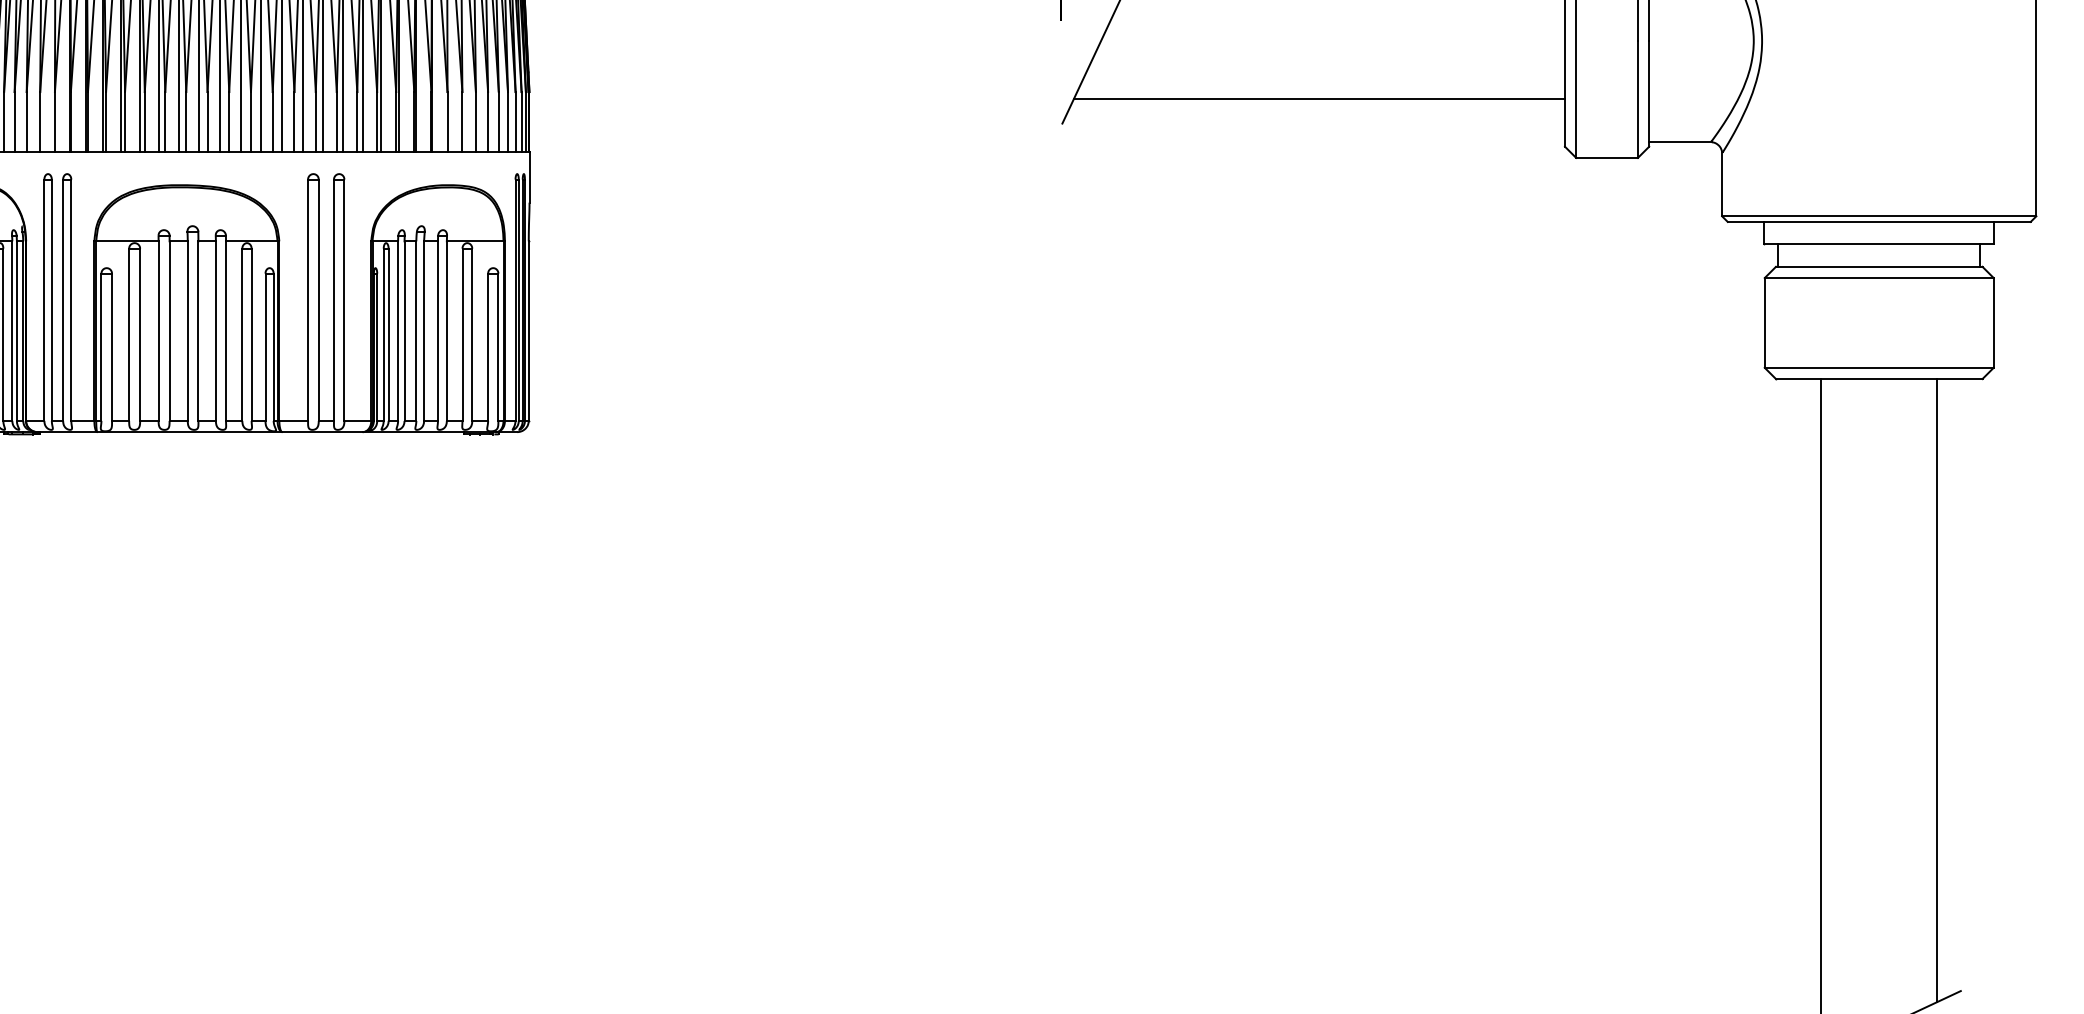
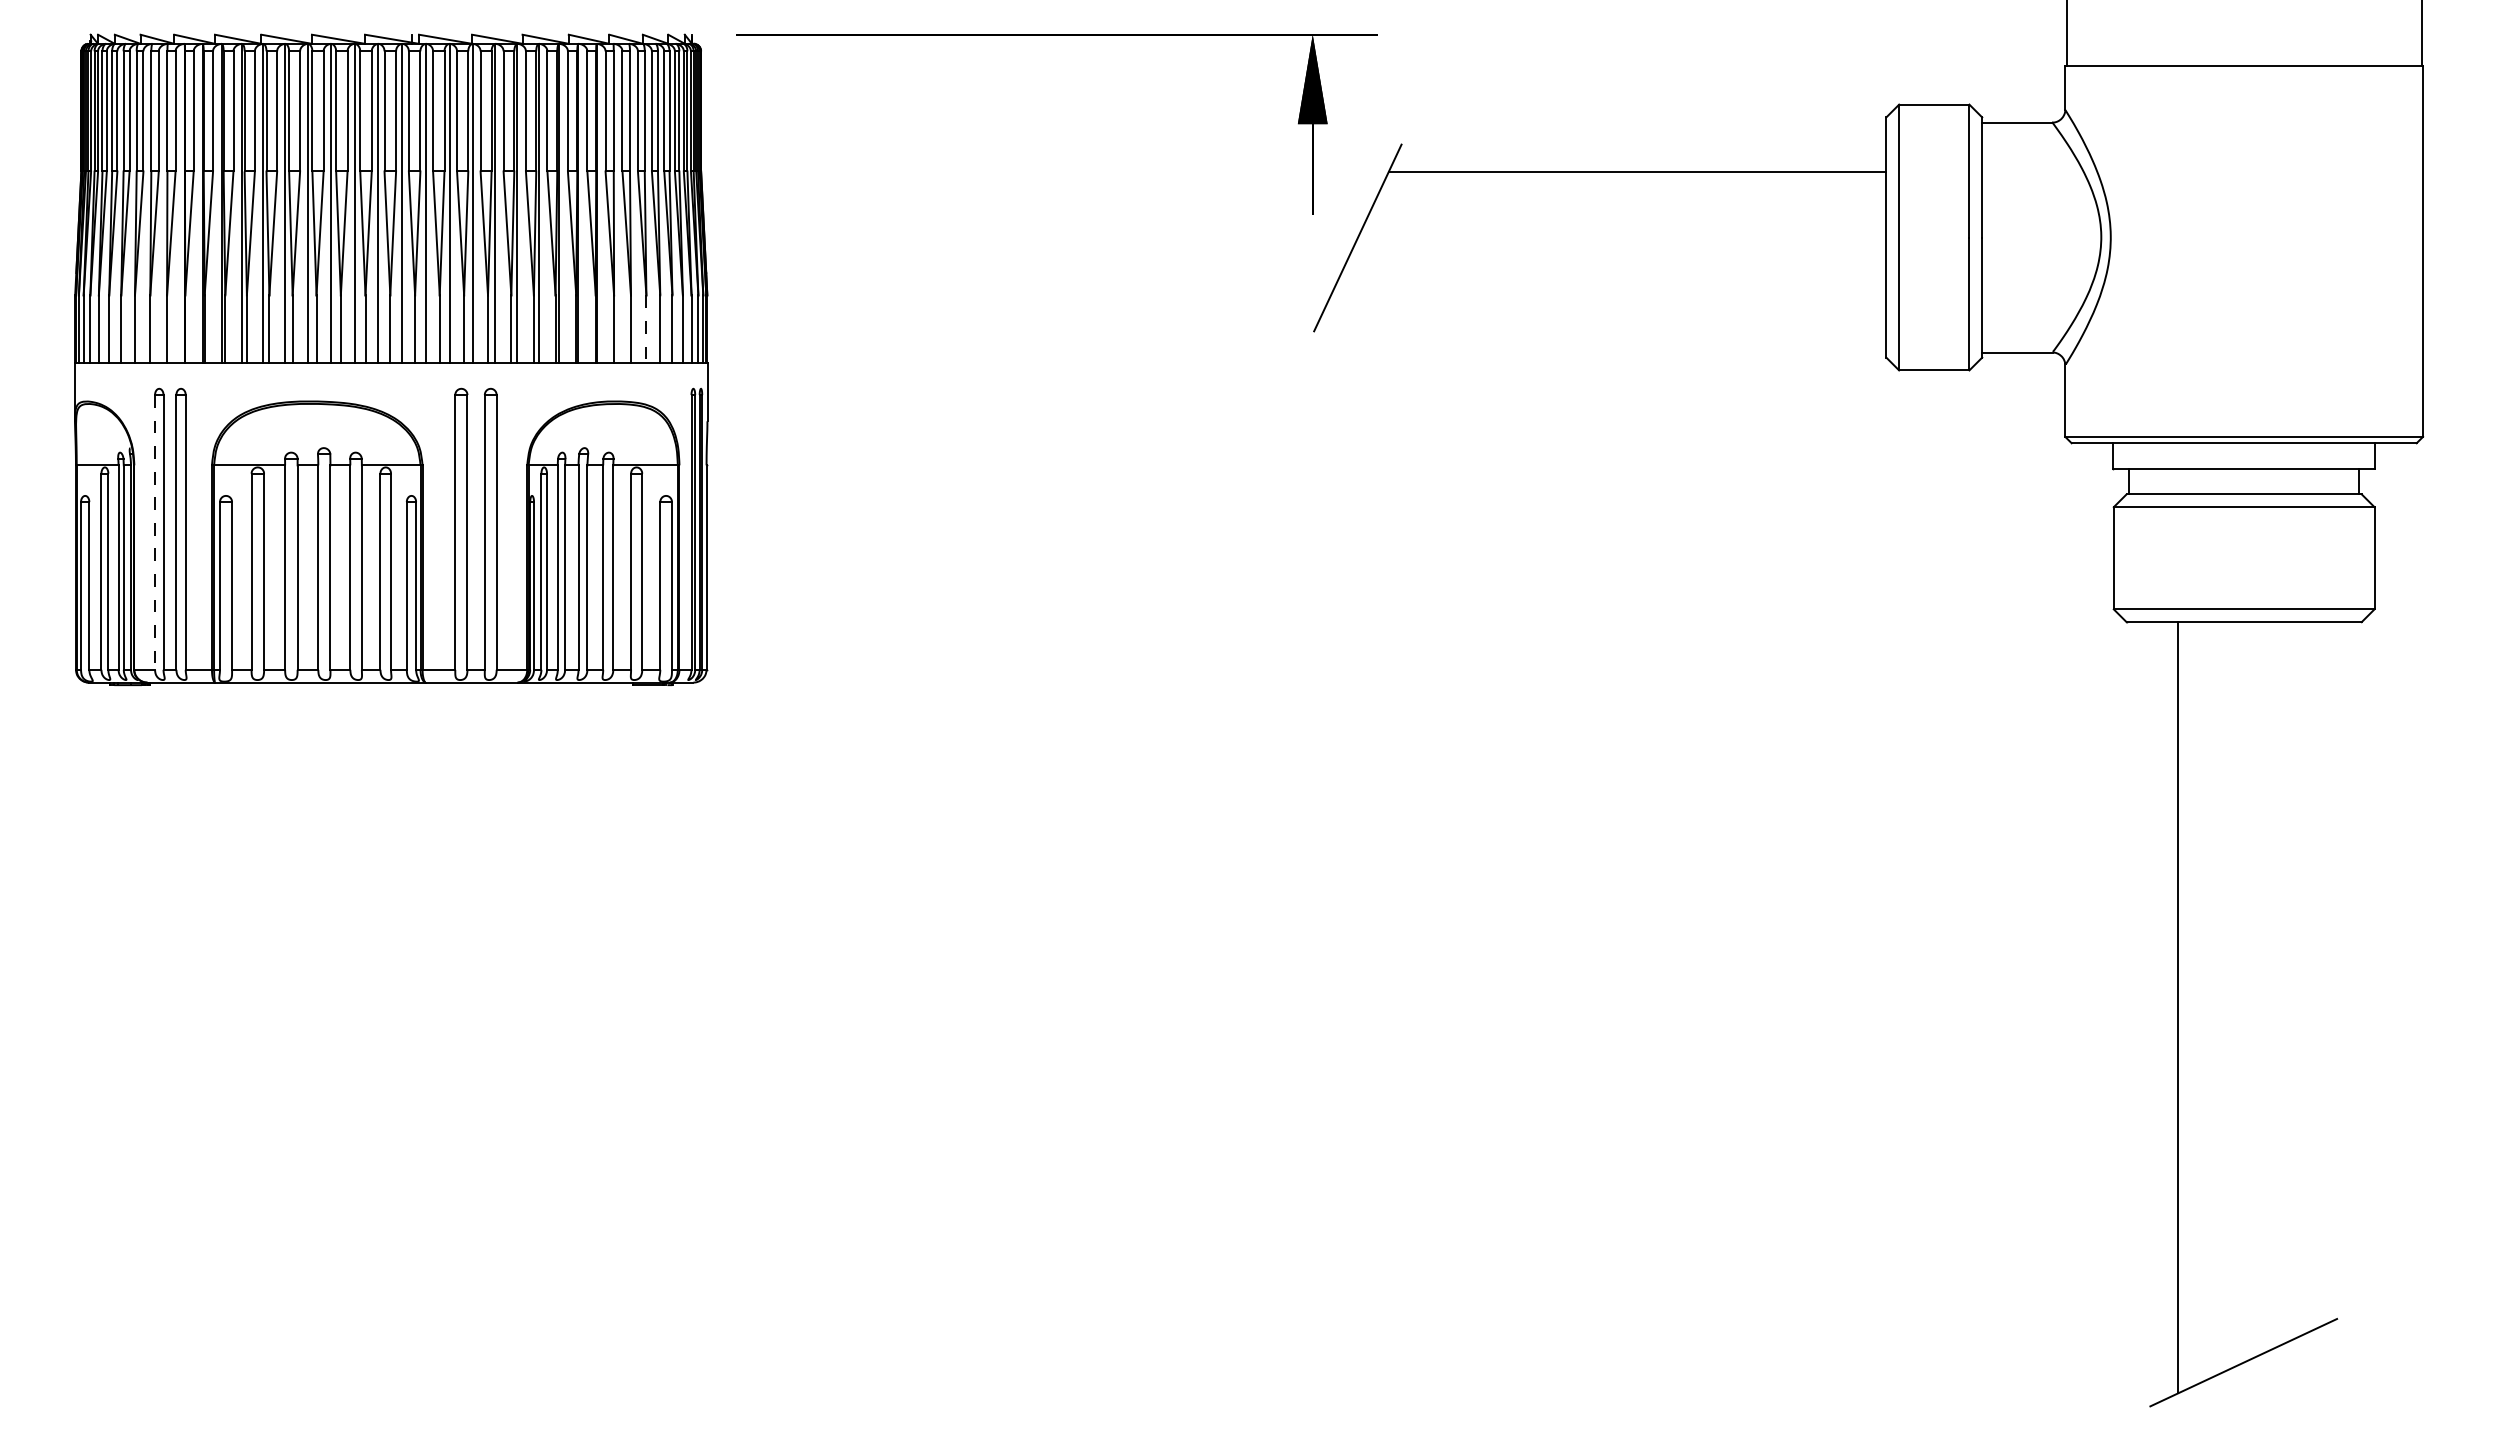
line: (1319, 99) -> (1606, 303), removed
line: (476, 122) -> (646, 329), solid -> dashed
line: (44, 300) -> (155, 532), solid -> dashed
line: (1936, 690) -> (2309, 976), removed

